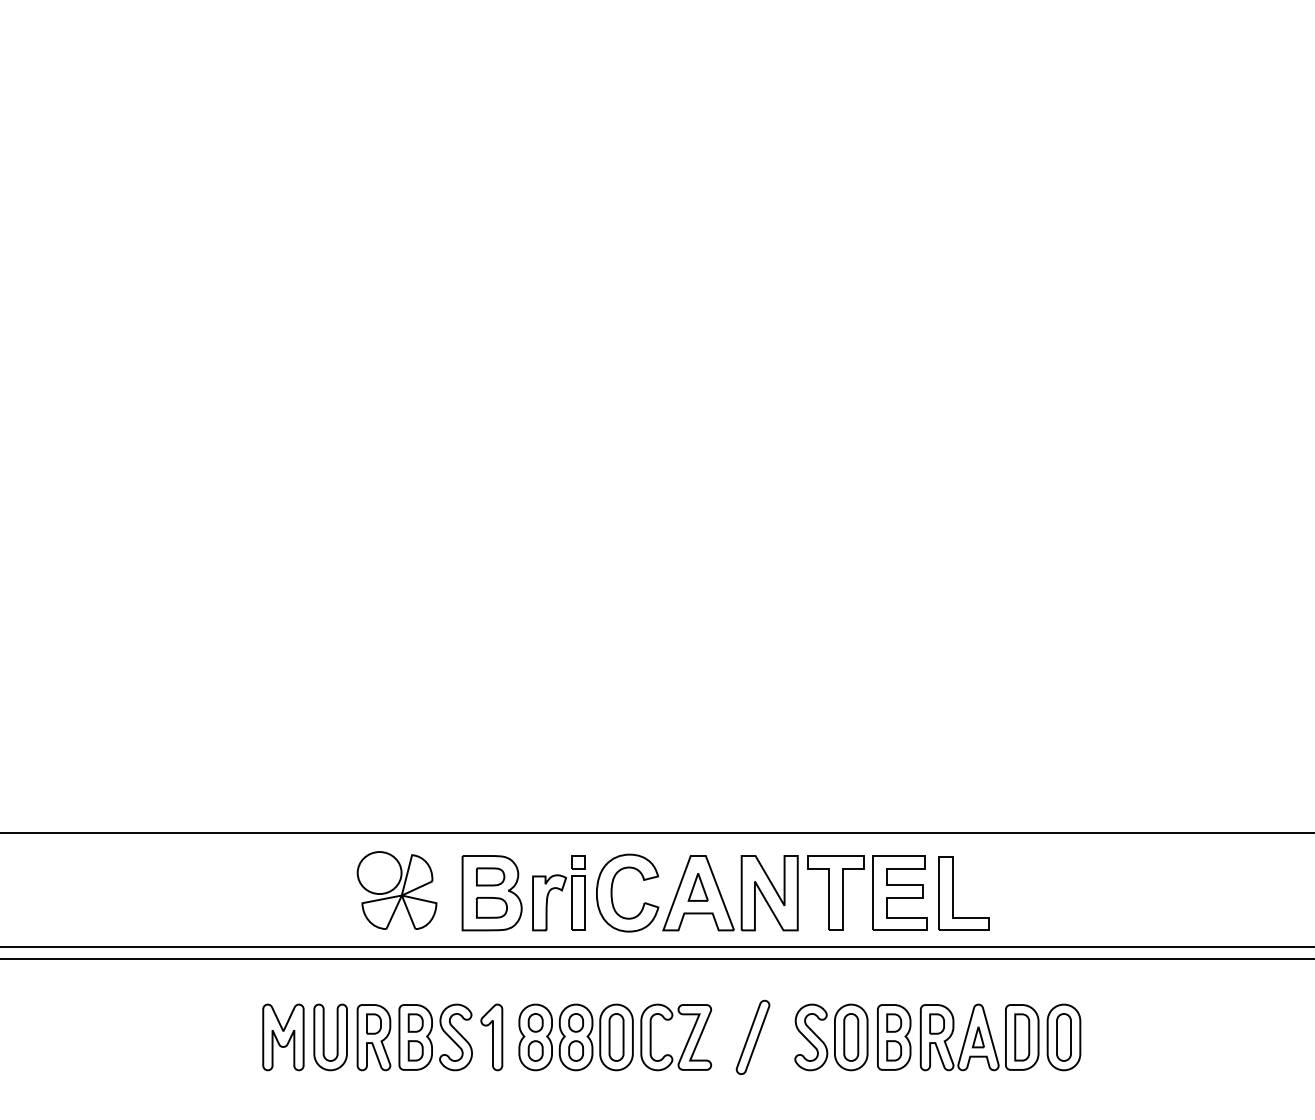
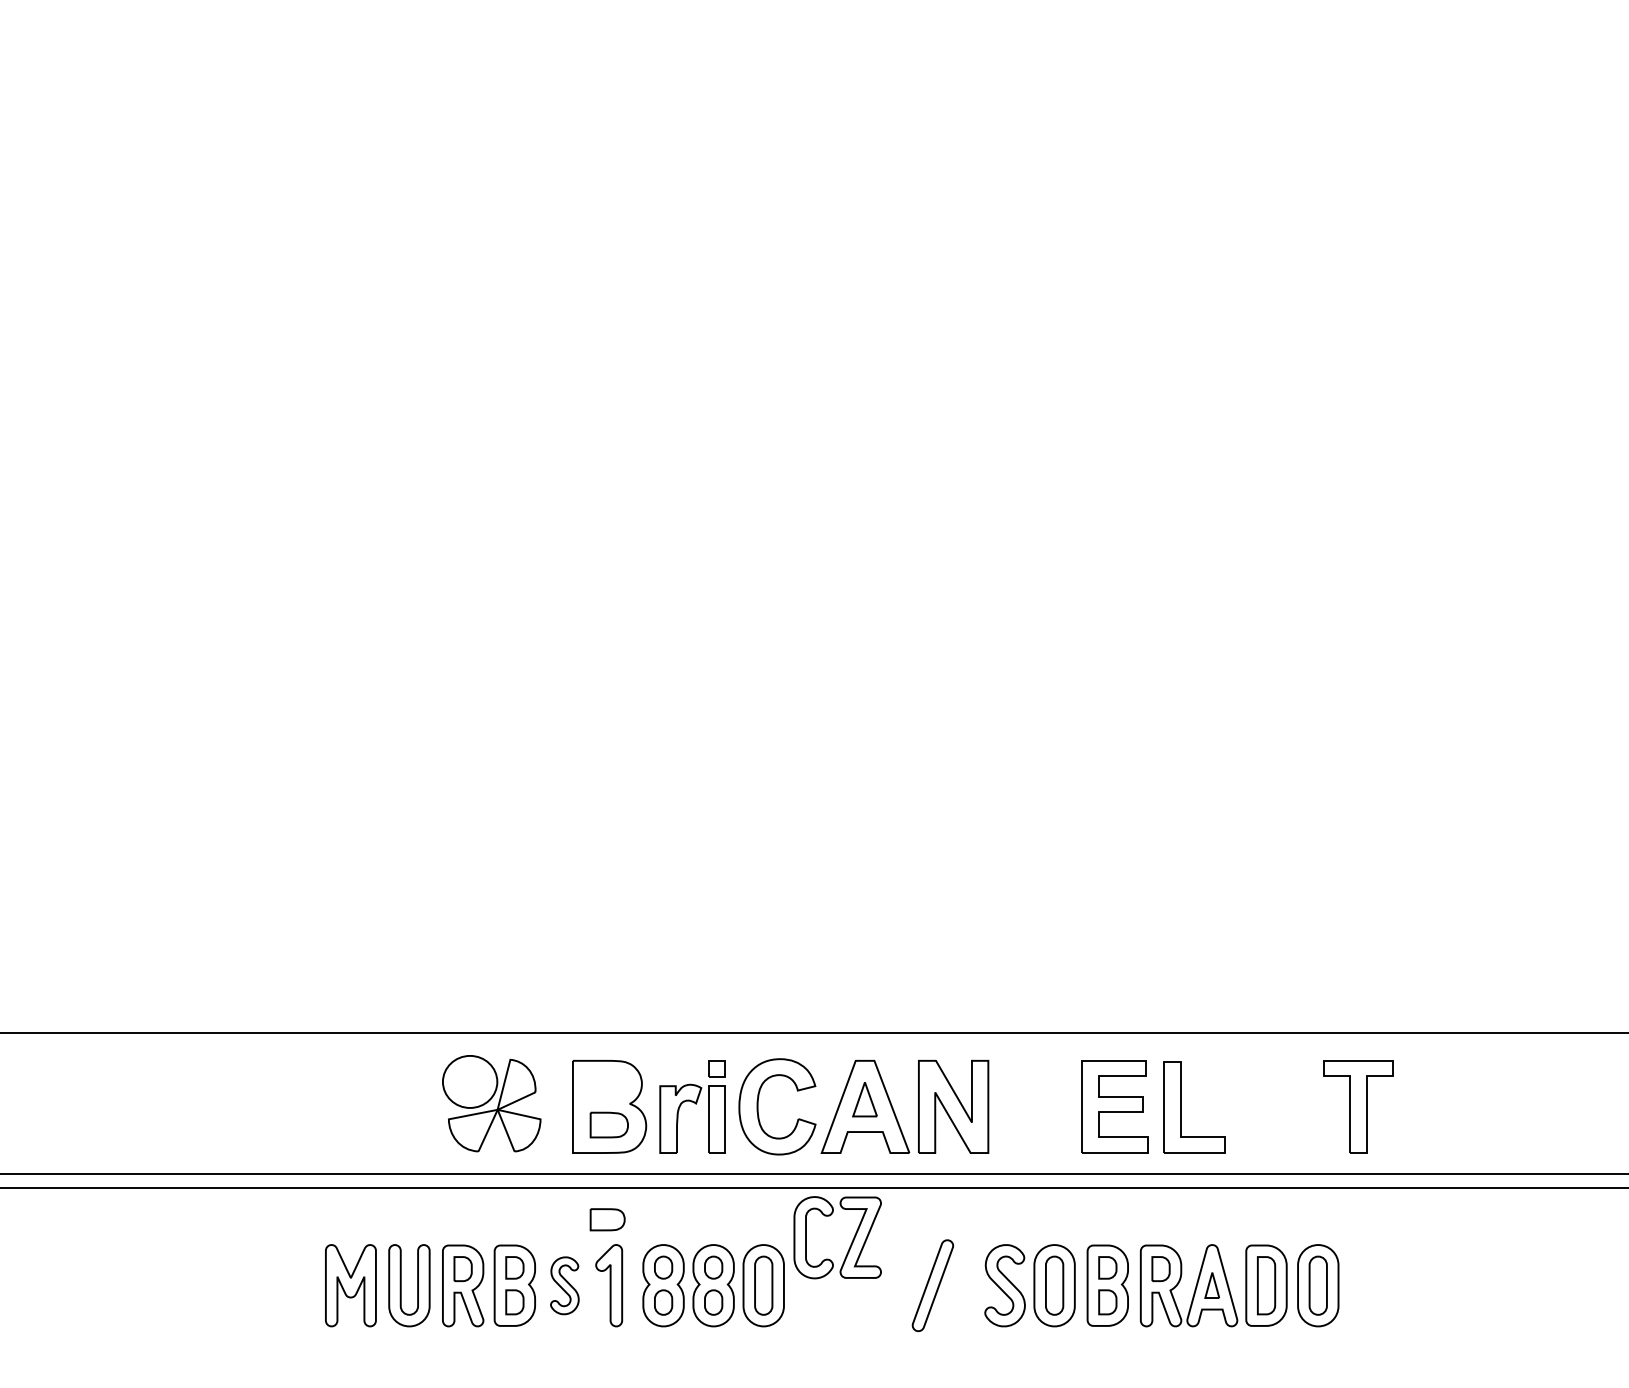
part: (490, 876) -> (607, 1219), moved
part: (835, 892) -> (1358, 1106), moved
part: (455, 1037) -> (564, 1285), size x0.7
part: (687, 1040) -> (851, 1241), moved

